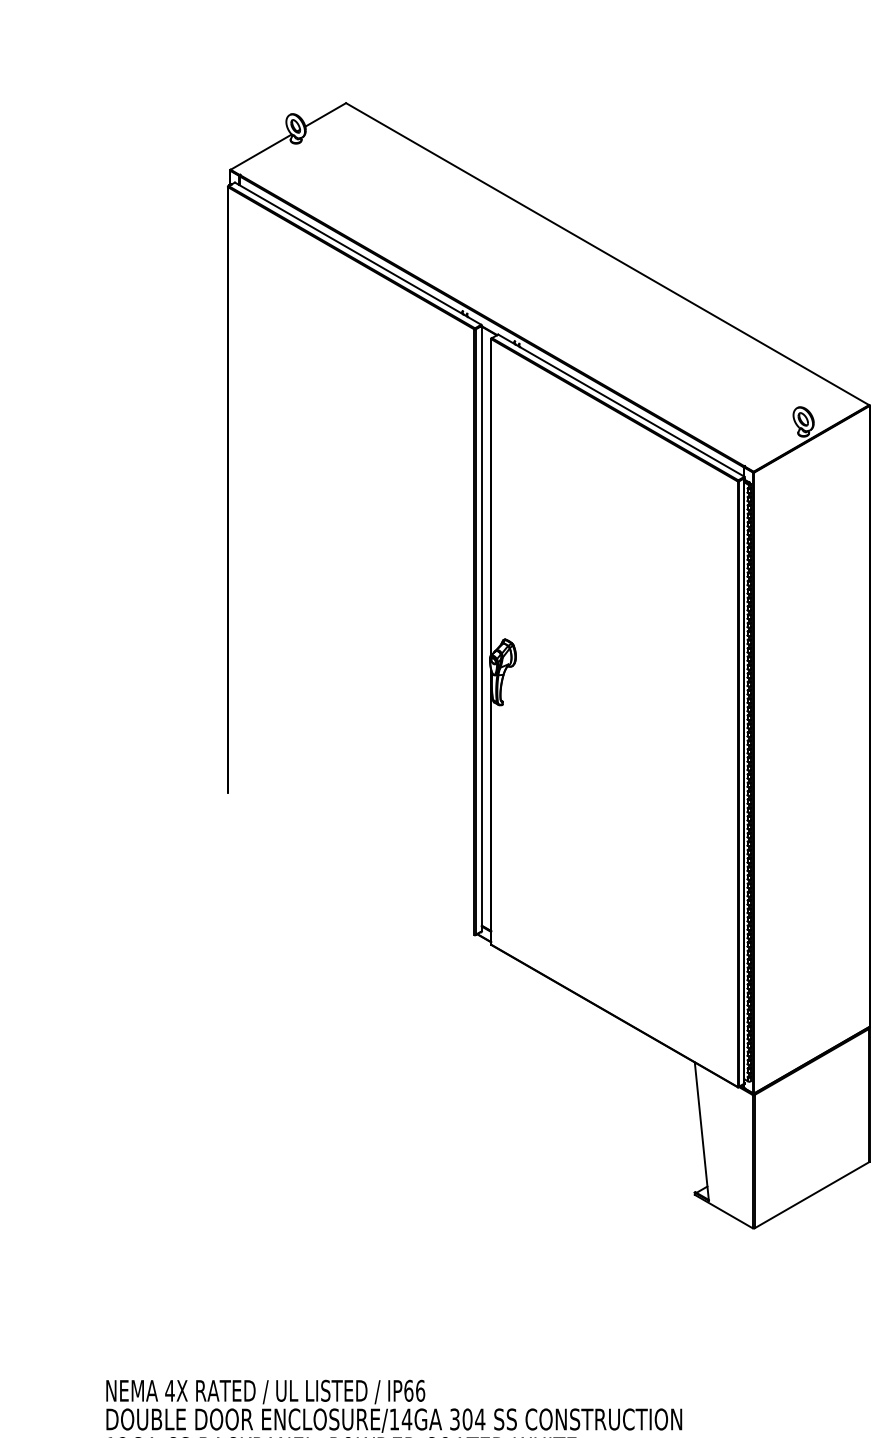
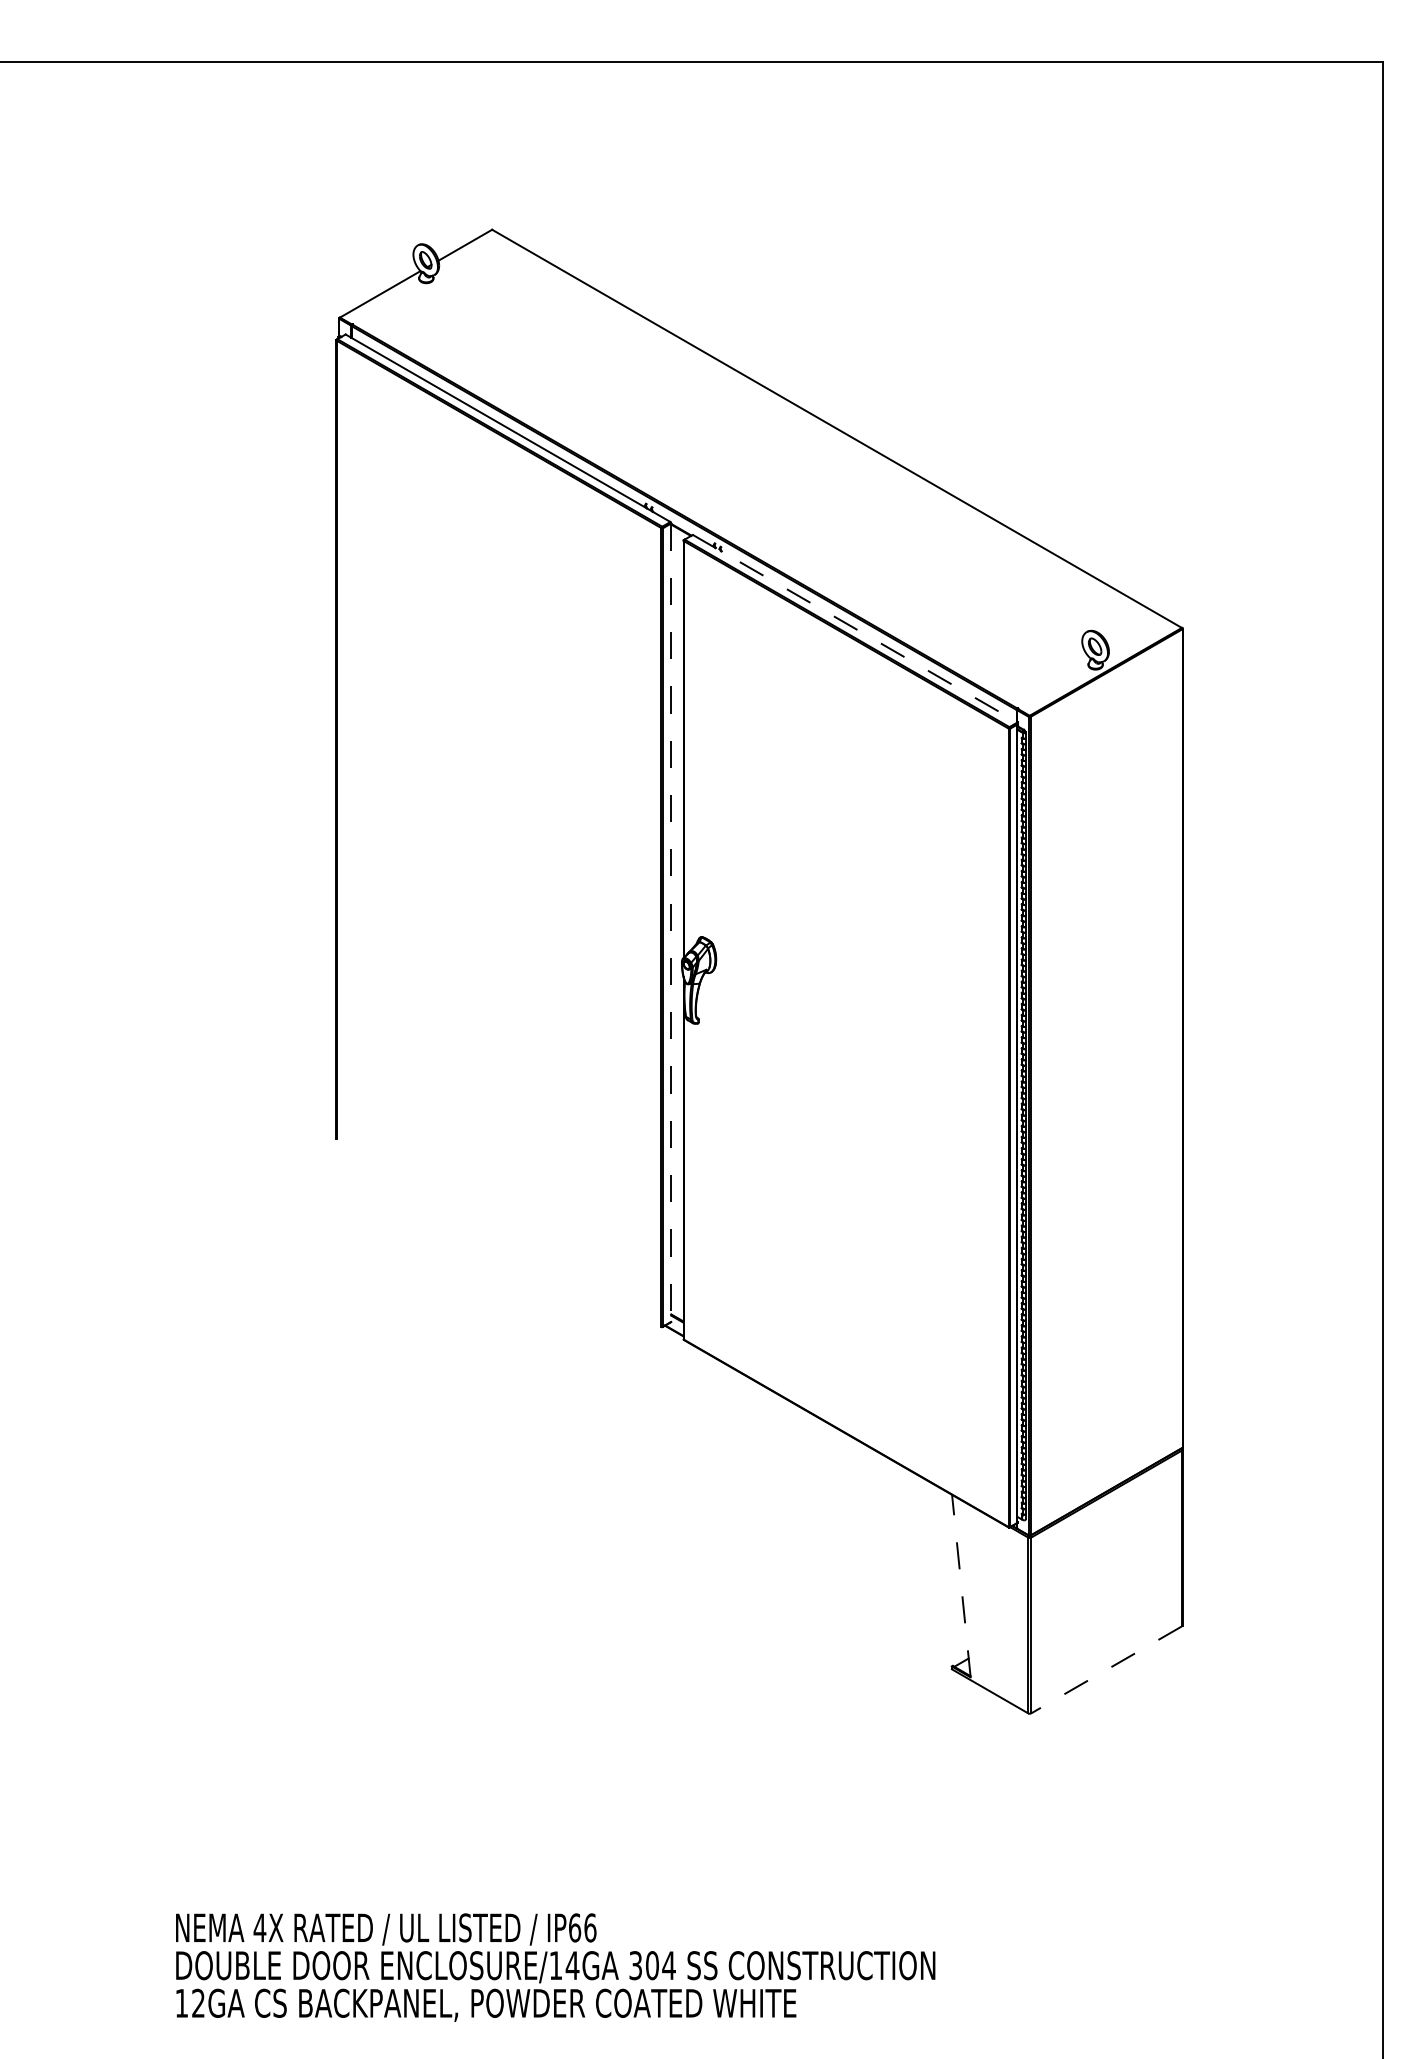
line: (621, 405) -> (855, 628), solid -> dashed
line: (482, 629) -> (671, 923), solid -> dashed
line: (701, 1131) -> (961, 1586), solid -> dashed
line: (811, 1195) -> (1106, 1670), solid -> dashed

